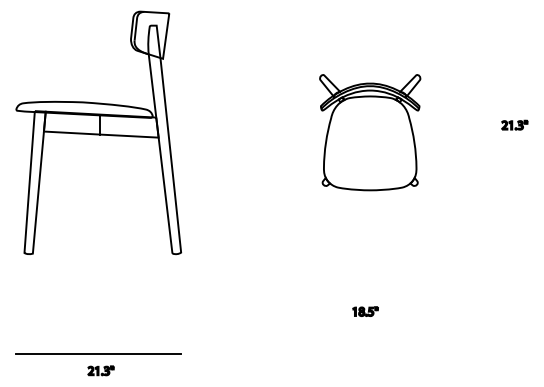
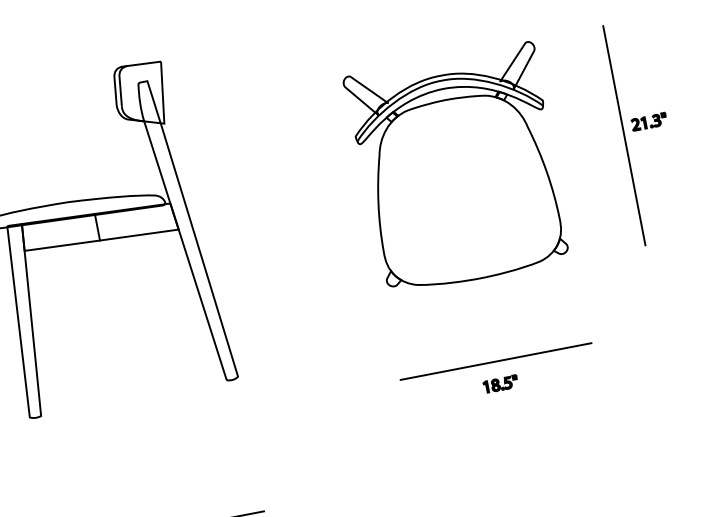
line: (494, 131) -> (623, 135), added
part: (369, 132) -> (457, 168), size x1.43
line: (370, 277) -> (496, 361), added
part: (365, 311) -> (500, 383), moved

